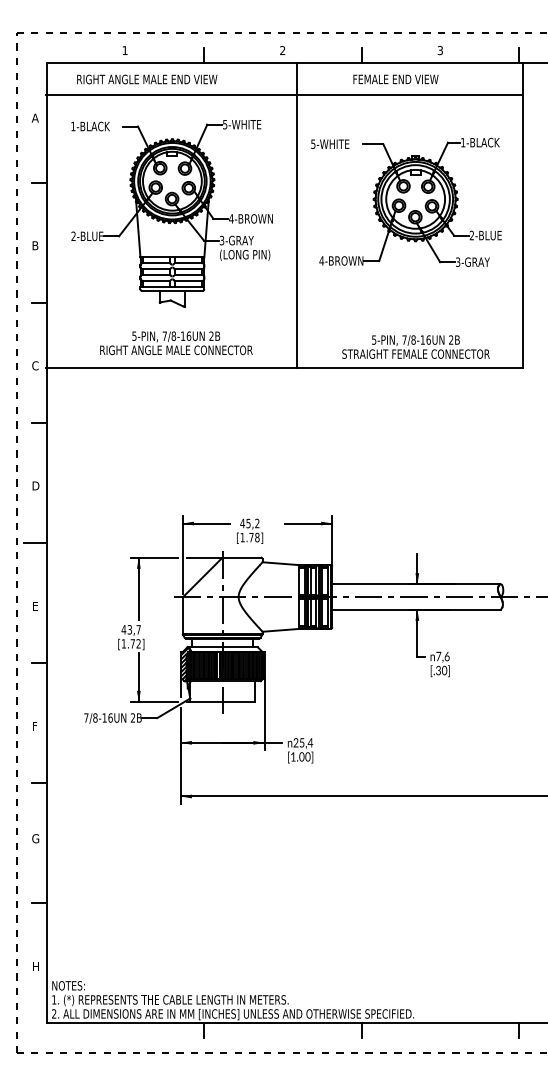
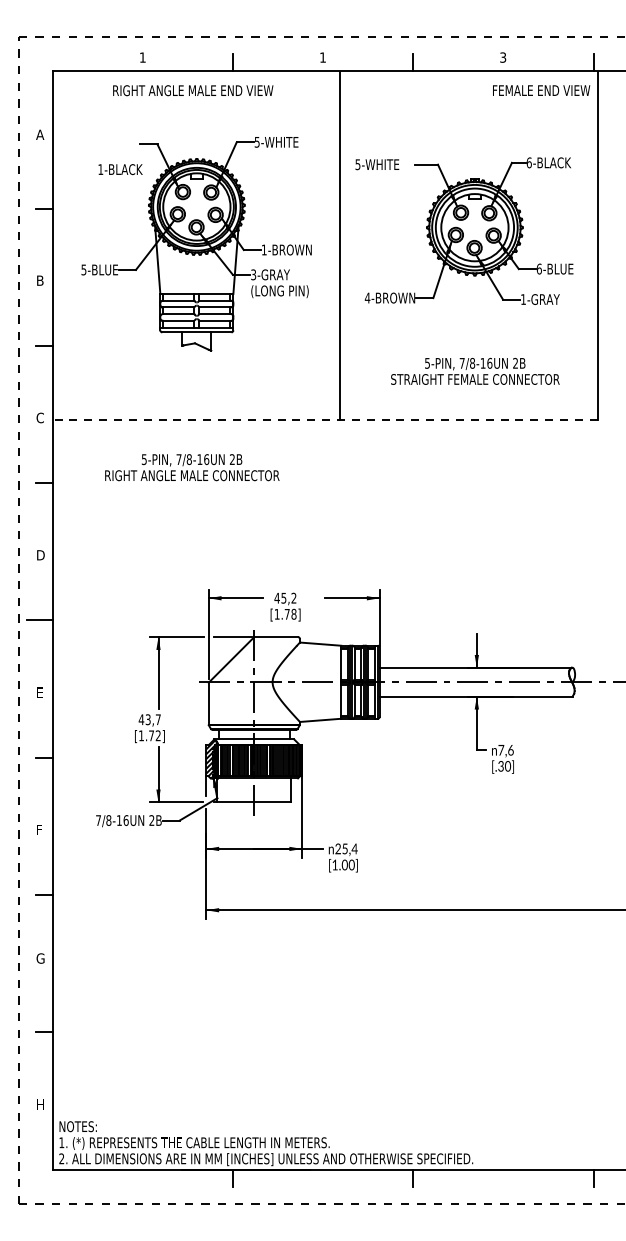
text: (282, 50) -> (322, 57), 2 -> 1
text: (147, 79) -> (193, 90), moved
text: (395, 79) -> (541, 90), moved
line: (284, 95) -> (325, 108), removed
text: (90, 126) -> (120, 169), moved
text: (463, 142) -> (529, 162), 1-BLACK -> 6-BLACK
text: (231, 218) -> (264, 249), 4-BROWN -> 1-BROWN
text: (471, 235) -> (538, 268), 2-BLUE -> 6-BLUE
text: (73, 236) -> (83, 270), 2-BLUE -> 5-BLUE
text: (458, 261) -> (523, 298), 3-GRAY -> 1-GRAY
text: (176, 343) -> (192, 467), moved
text: (415, 346) -> (474, 370), moved
line: (284, 367) -> (325, 419), solid -> dashed

